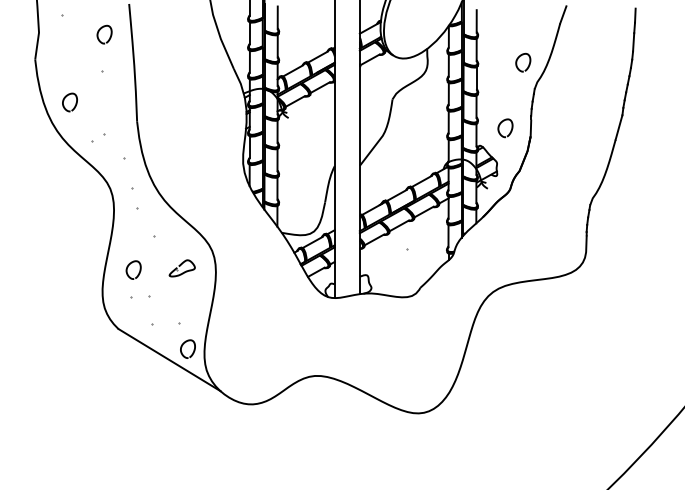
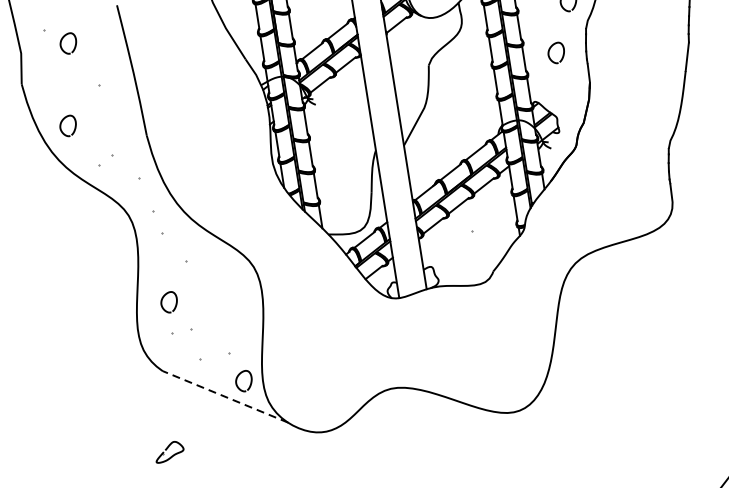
curve: (100, 30) -> (63, 39), moved
curve: (510, 130) -> (562, 54), moved
part: (181, 268) -> (168, 452), moved
line: (169, 360) -> (225, 397), solid -> dashed

